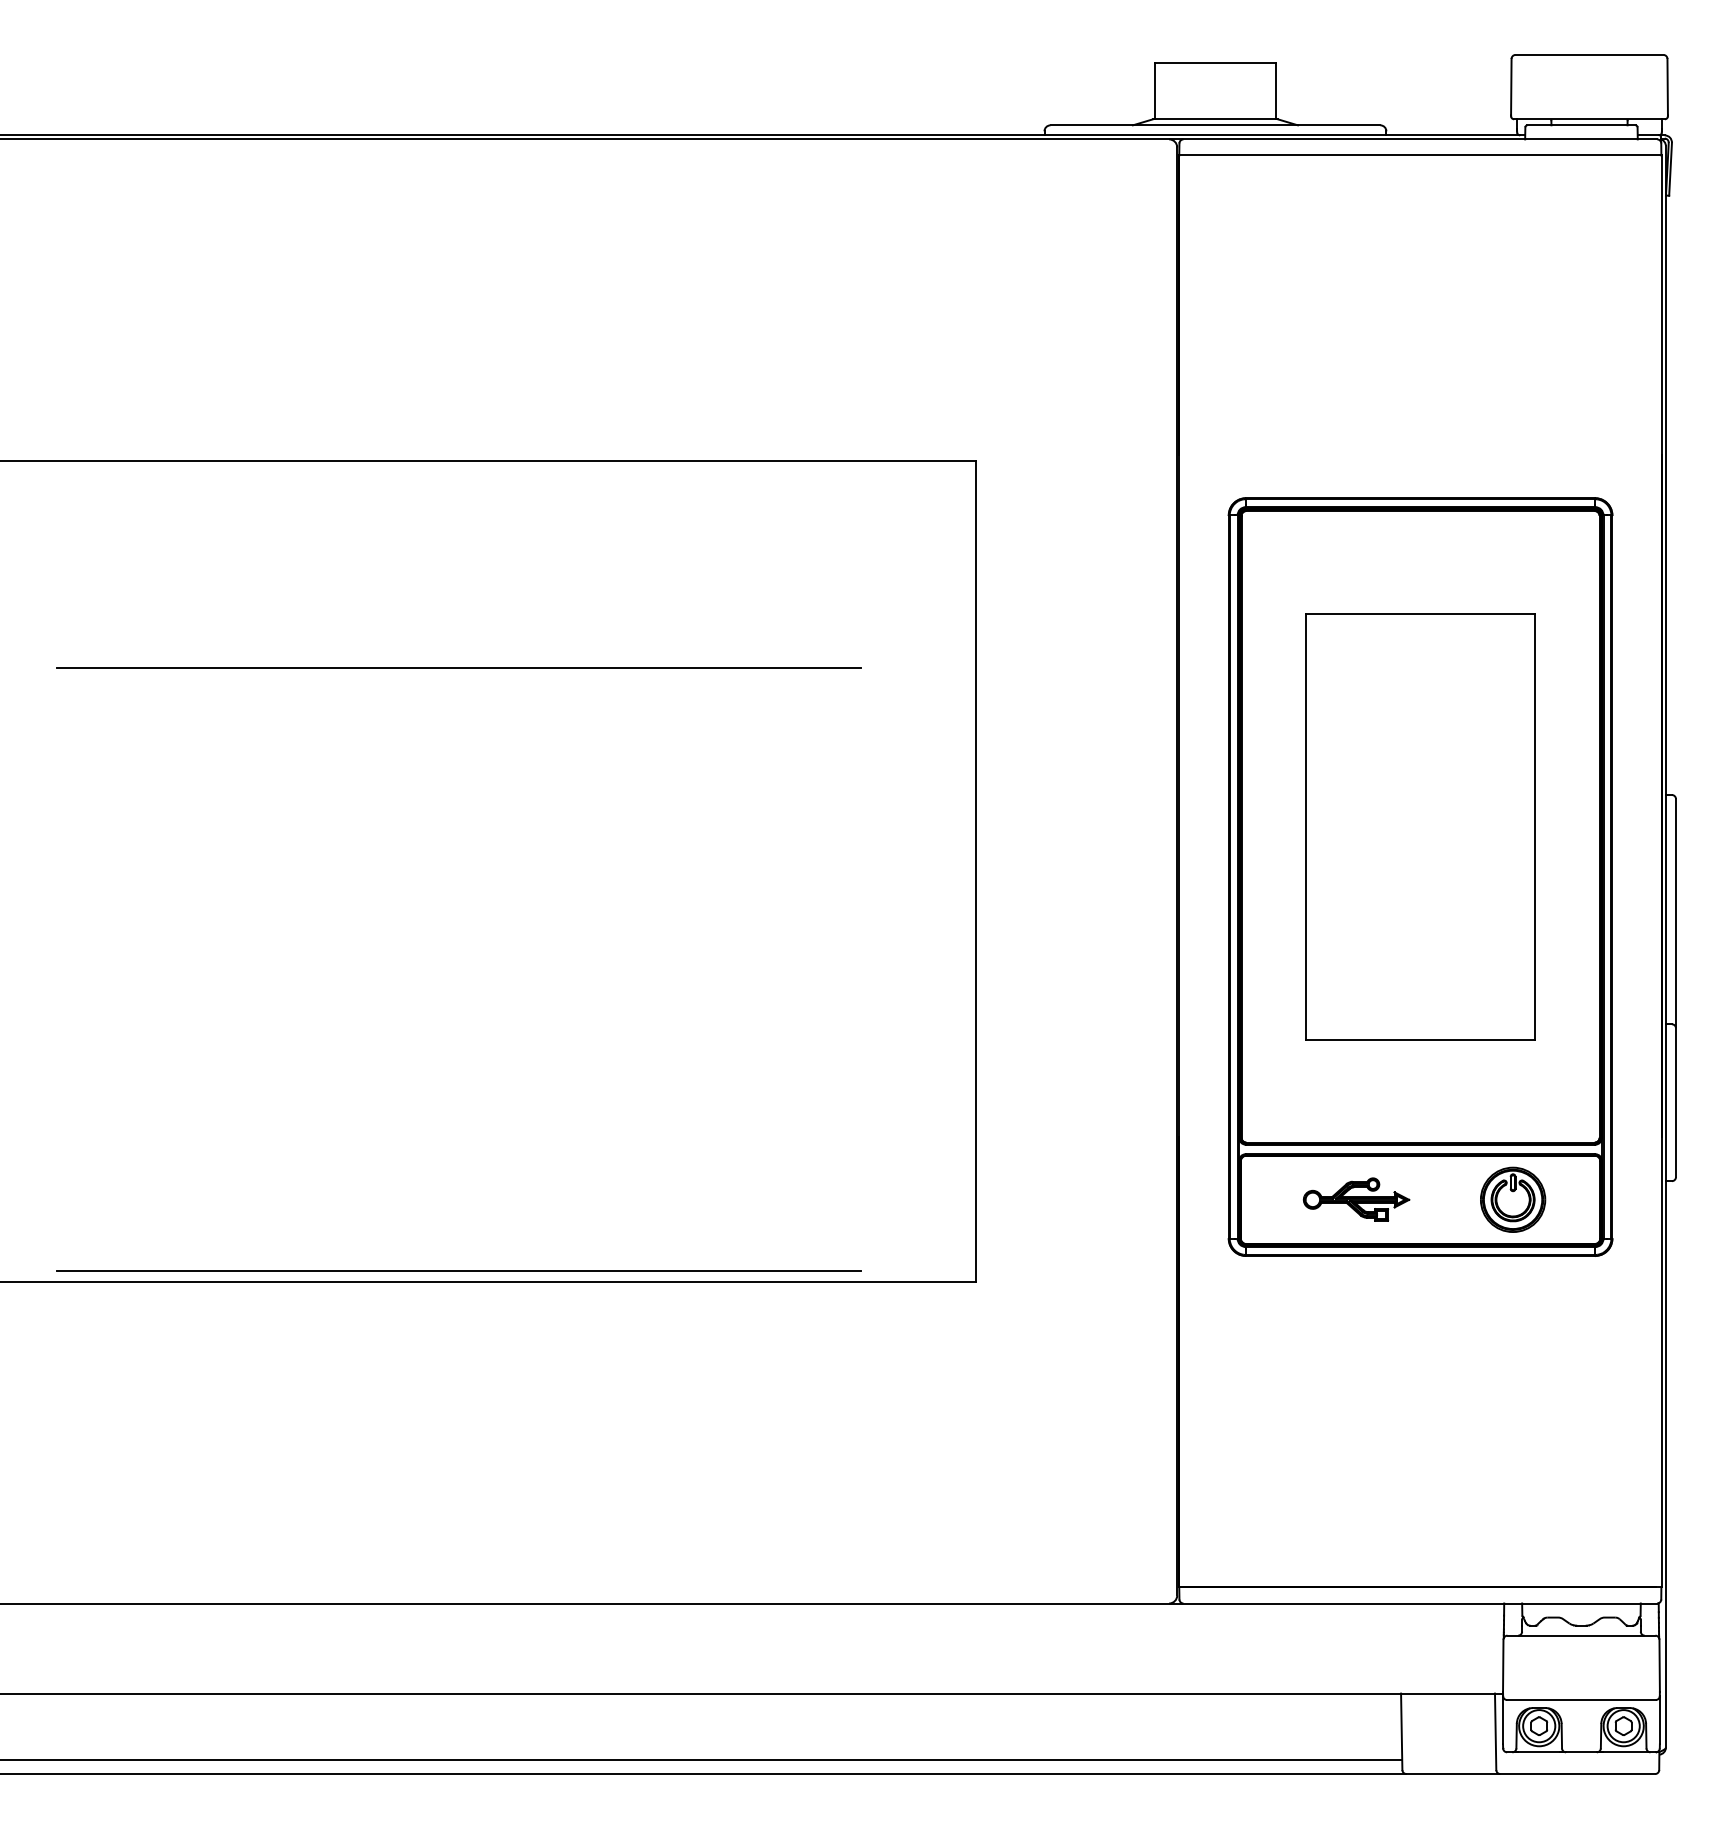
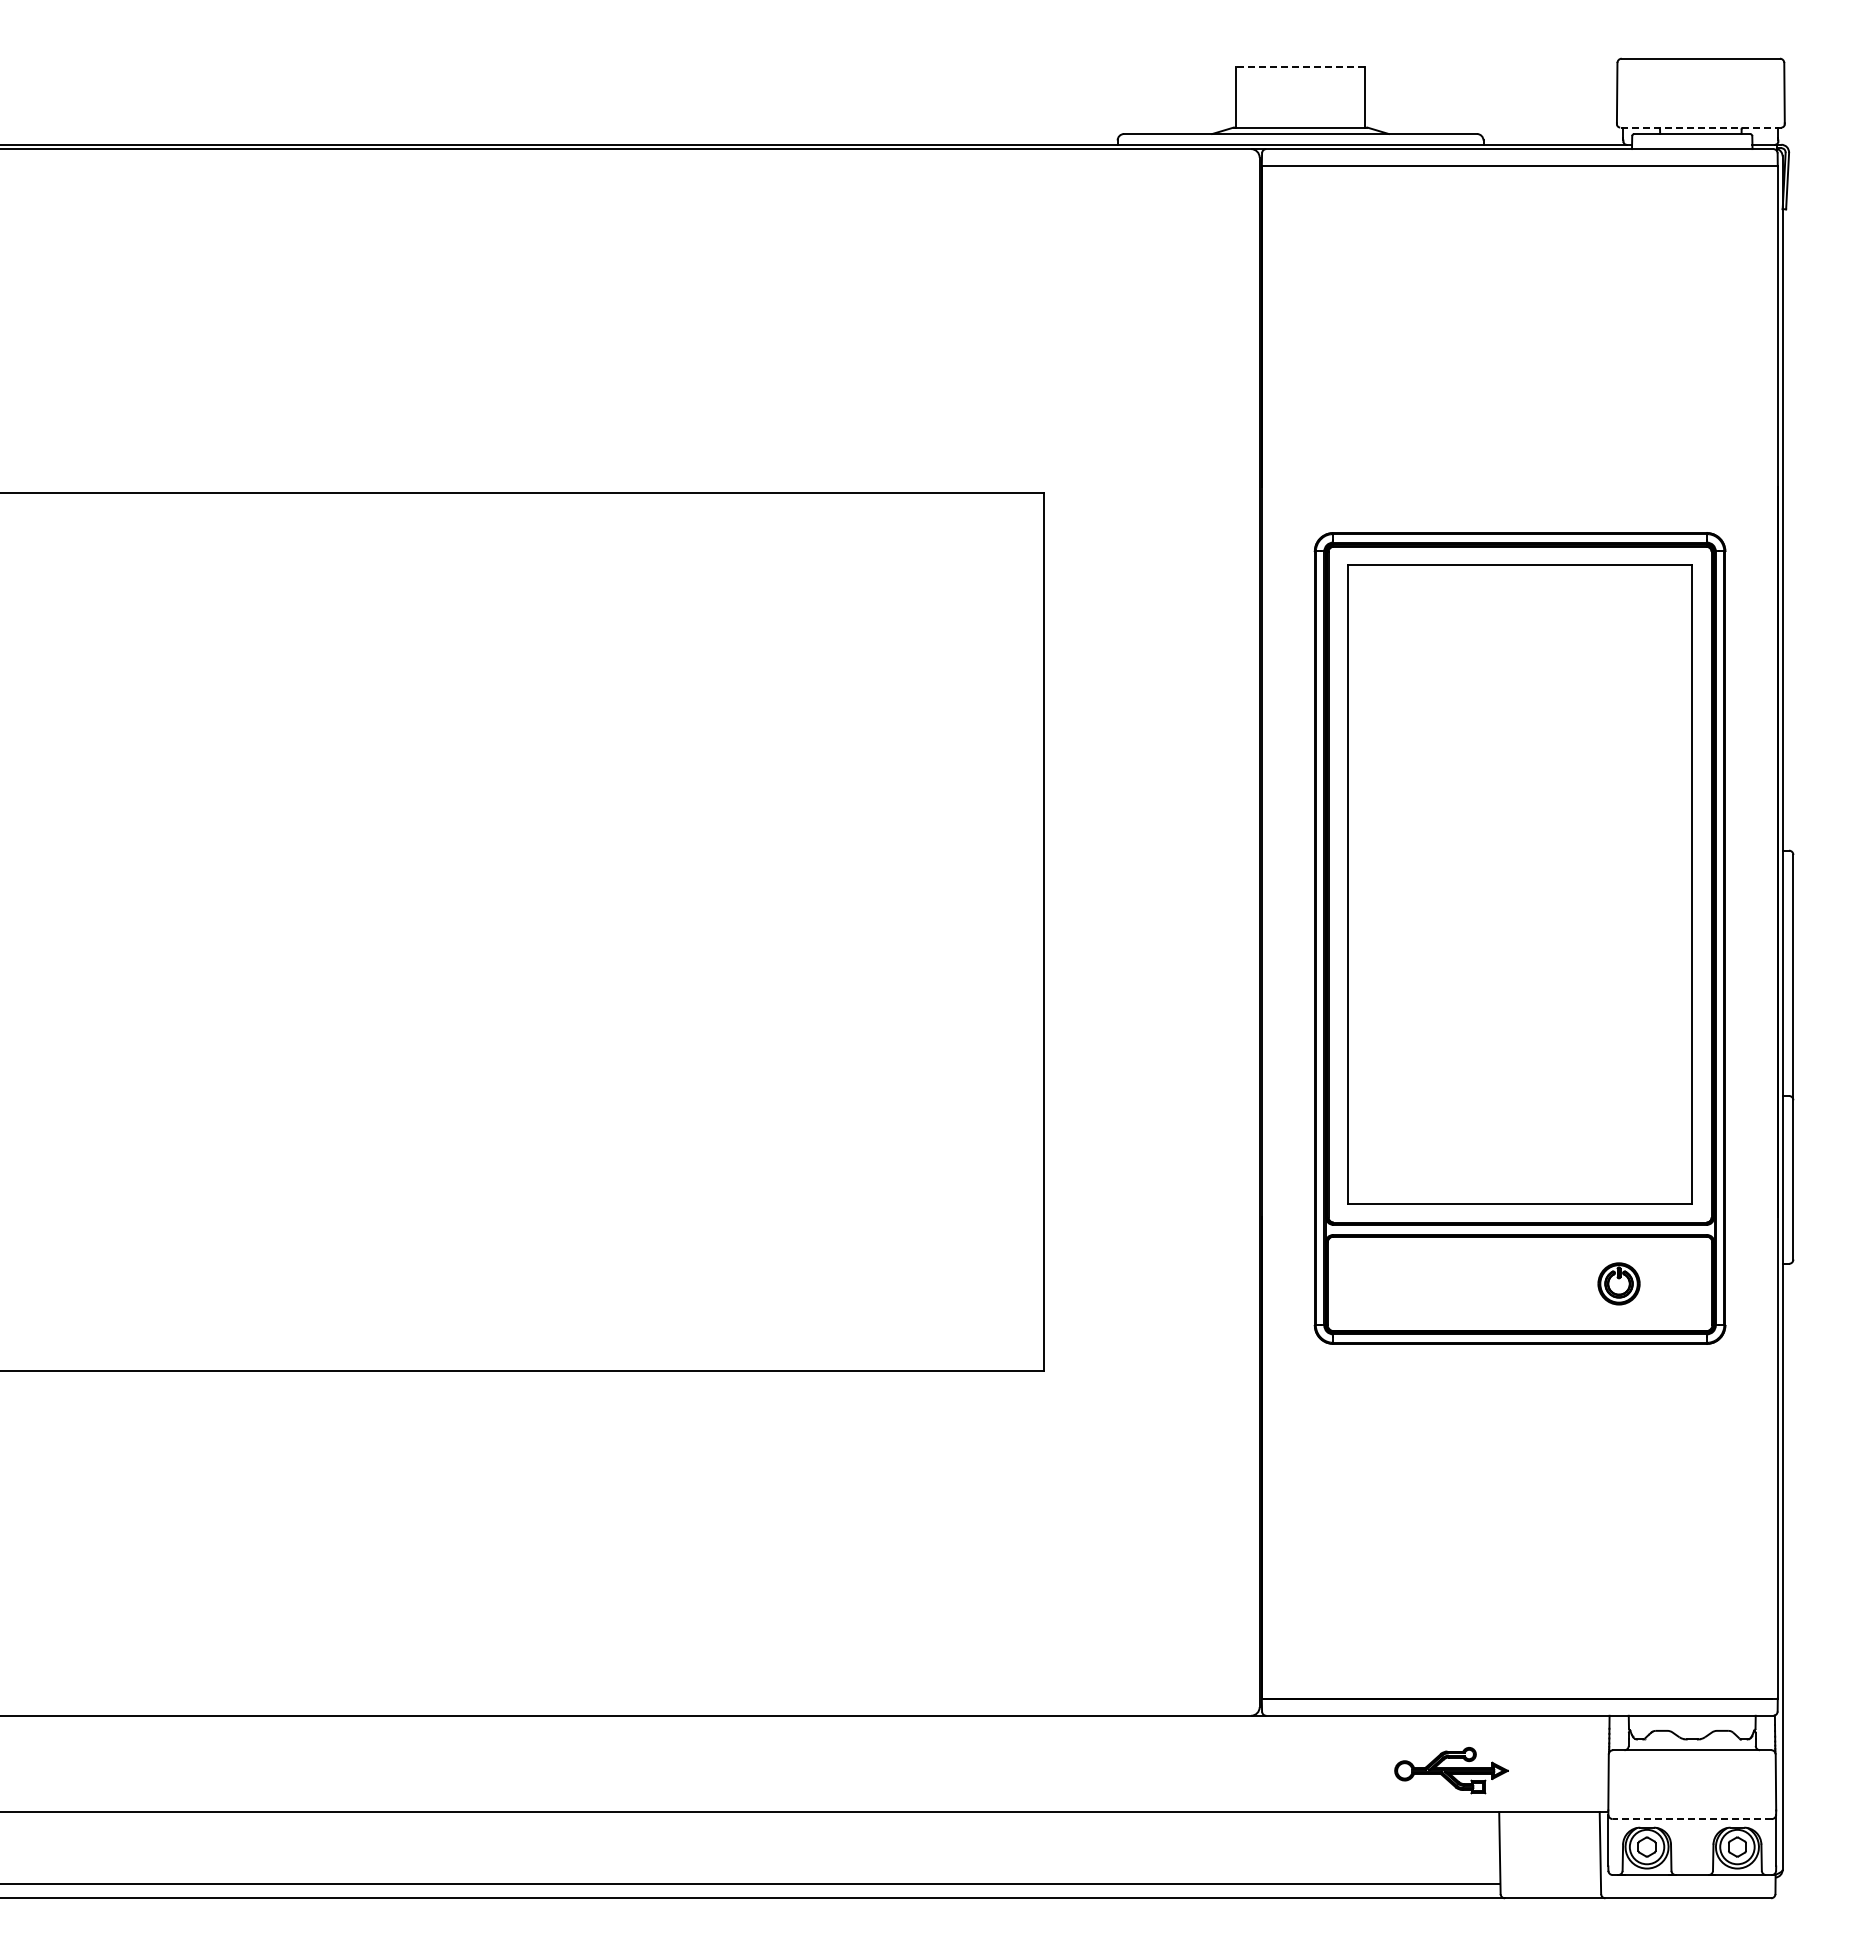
line: (1215, 63) -> (1300, 67), solid -> dashed
line: (1589, 119) -> (1700, 127), solid -> dashed
line: (458, 667) -> (490, 714), removed
part: (1420, 826) -> (1519, 884), size x1.4
part: (1356, 1199) -> (1451, 1770), moved
part: (1512, 1199) -> (1618, 1283), size x0.6
line: (459, 1270) -> (491, 1359), removed
line: (1581, 1700) -> (1692, 1819), solid -> dashed

